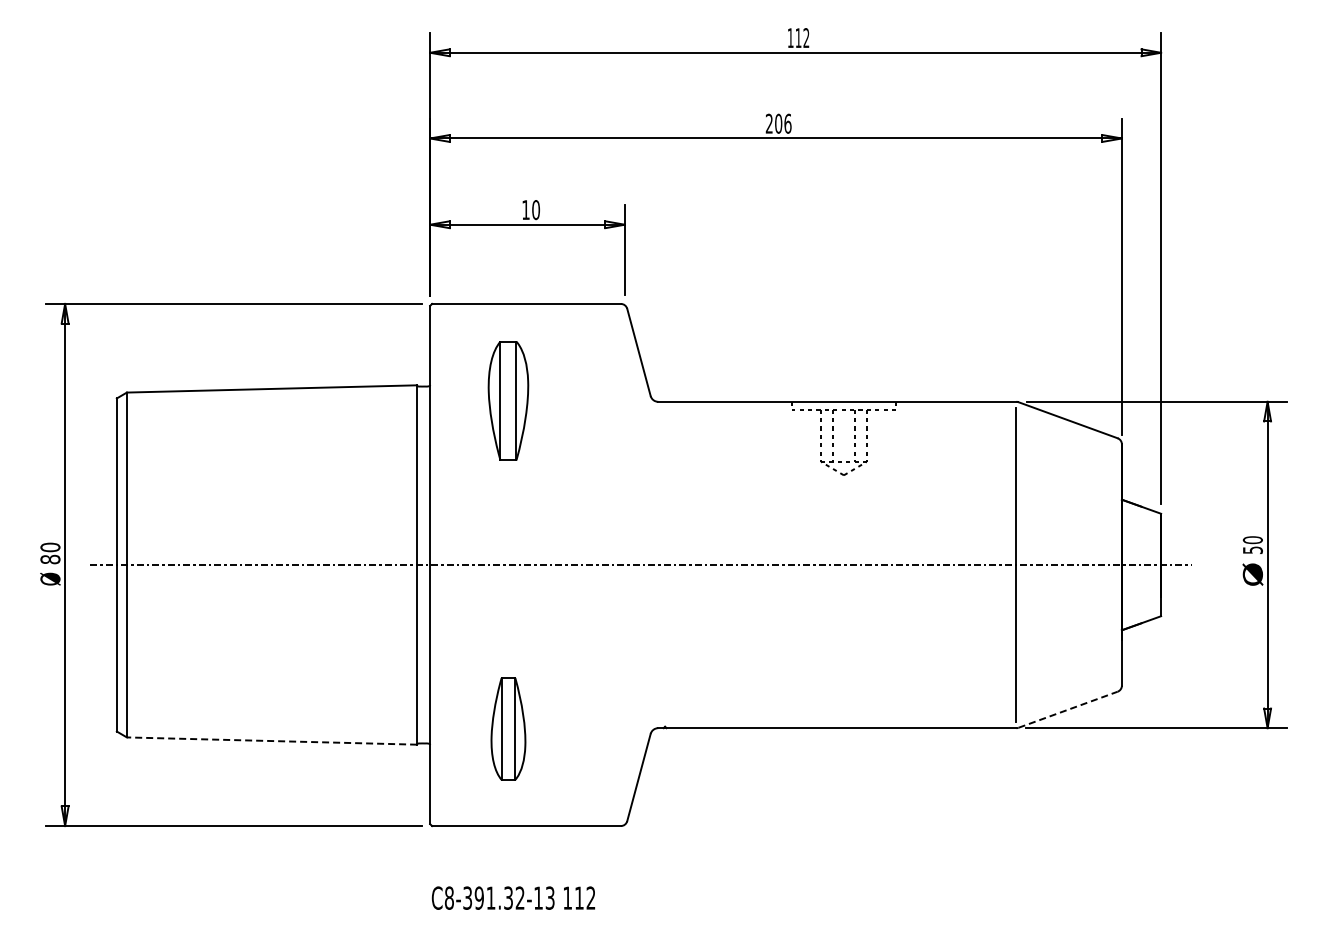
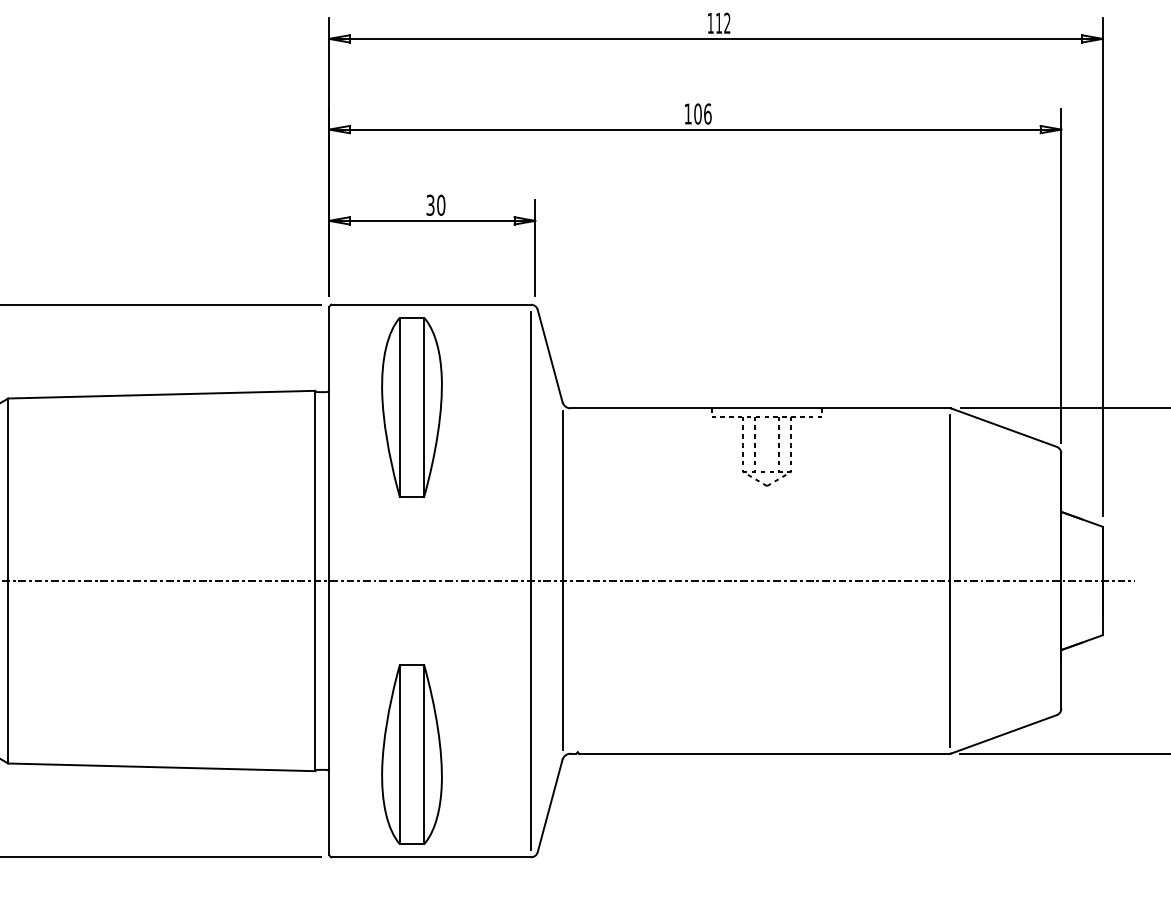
text: (768, 123) -> (687, 113), 206 -> 106
text: (525, 210) -> (430, 205), 10 -> 30
part: (508, 400) -> (412, 406), size x1.43
line: (620, 564) -> (530, 580), added
line: (651, 564) -> (563, 580), added
line: (1068, 709) -> (1004, 733), dashed -> solid
part: (508, 728) -> (412, 754), size x1.67
line: (271, 741) -> (161, 767), dashed -> solid

